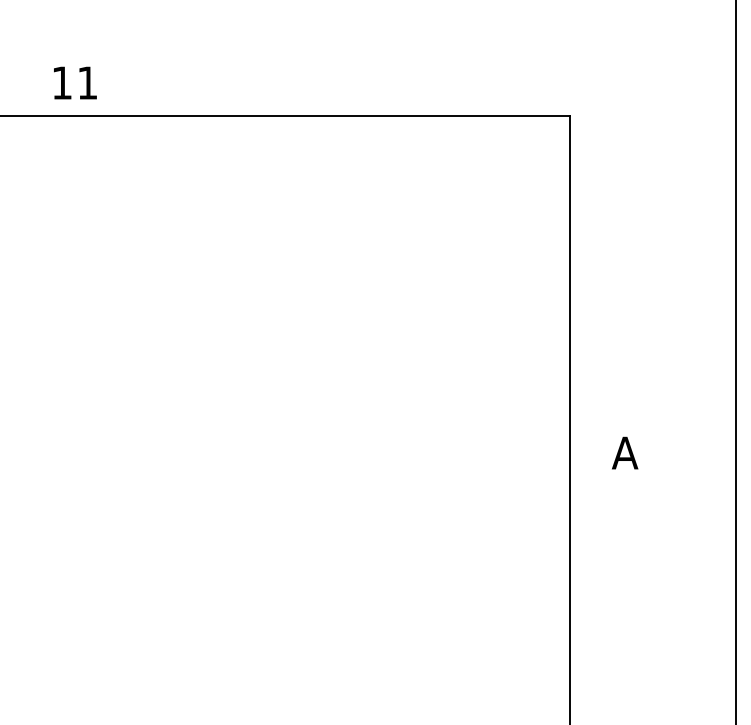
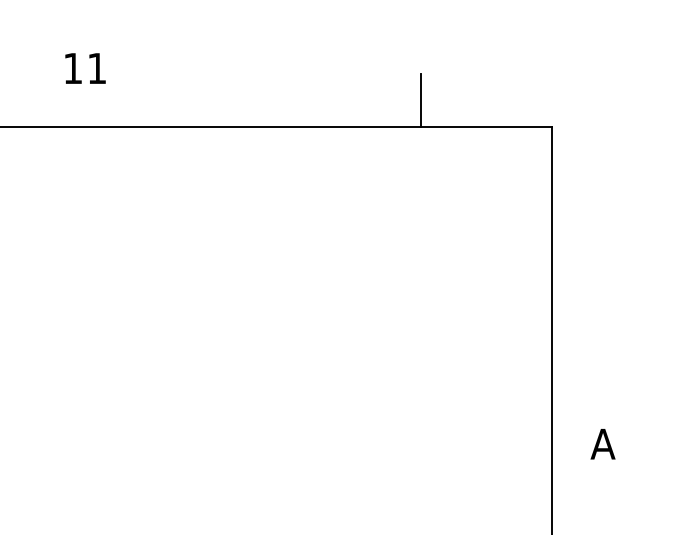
text: (75, 82) -> (85, 68), moved
line: (432, 88) -> (421, 100), added

